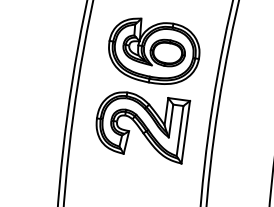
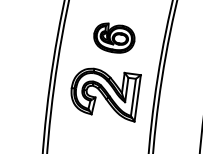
part: (154, 50) -> (114, 37), size x0.6

